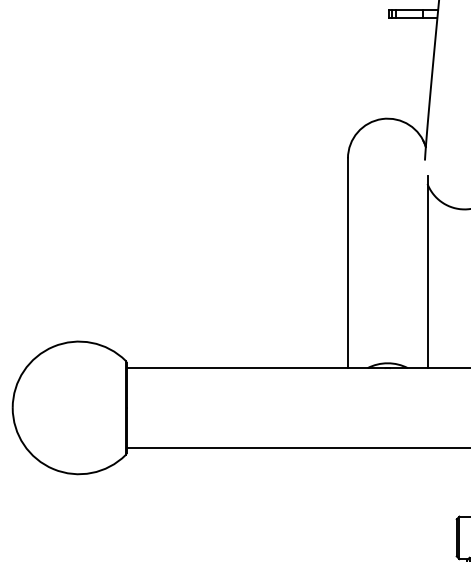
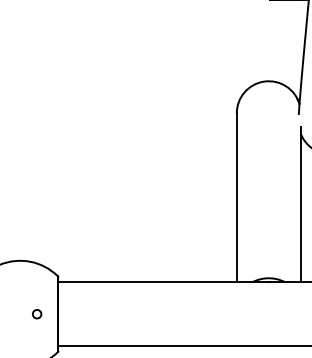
part: (99, 407) -> (36, 313), added

